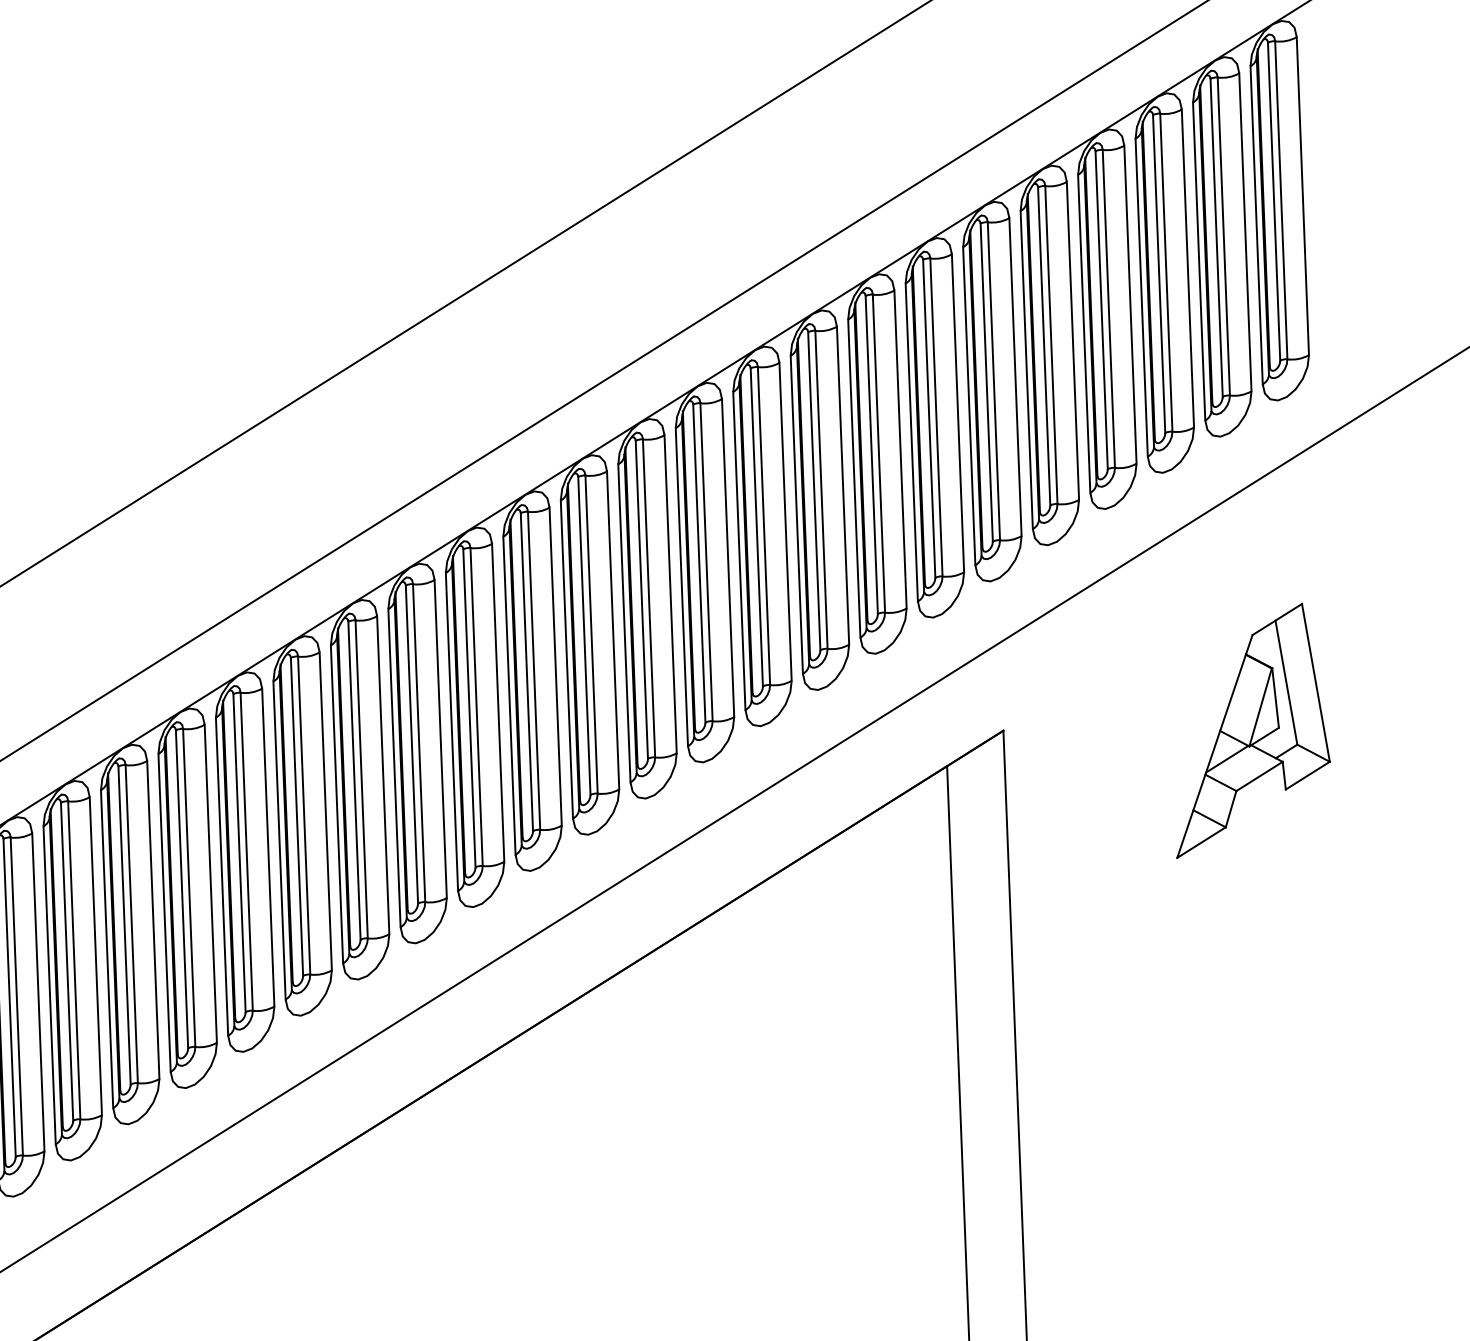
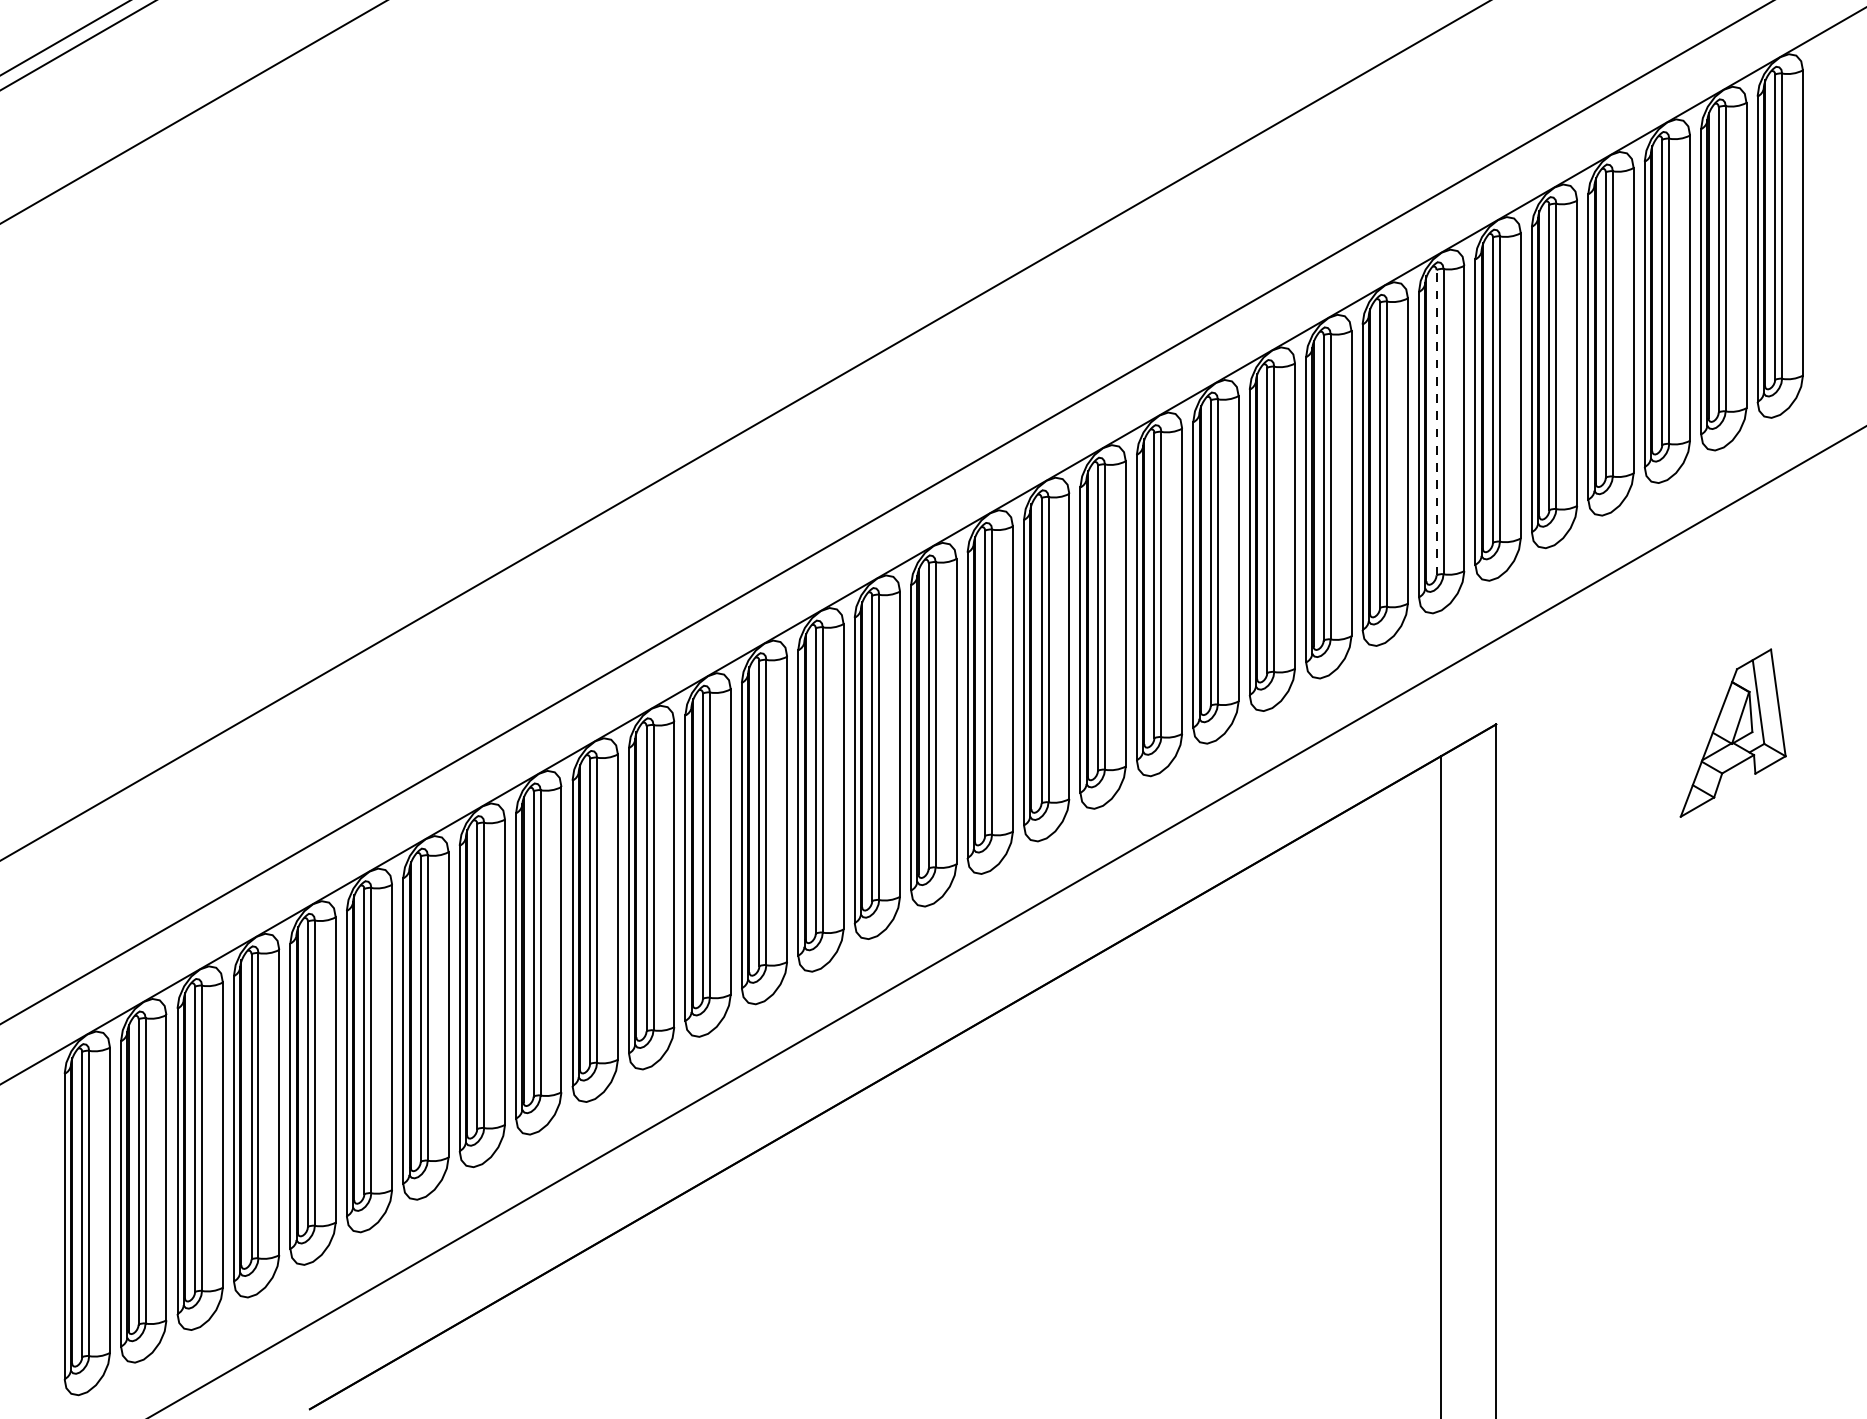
line: (929, 418) -> (1436, 422), solid -> dashed
part: (1250, 729) -> (1733, 732), size x0.7

